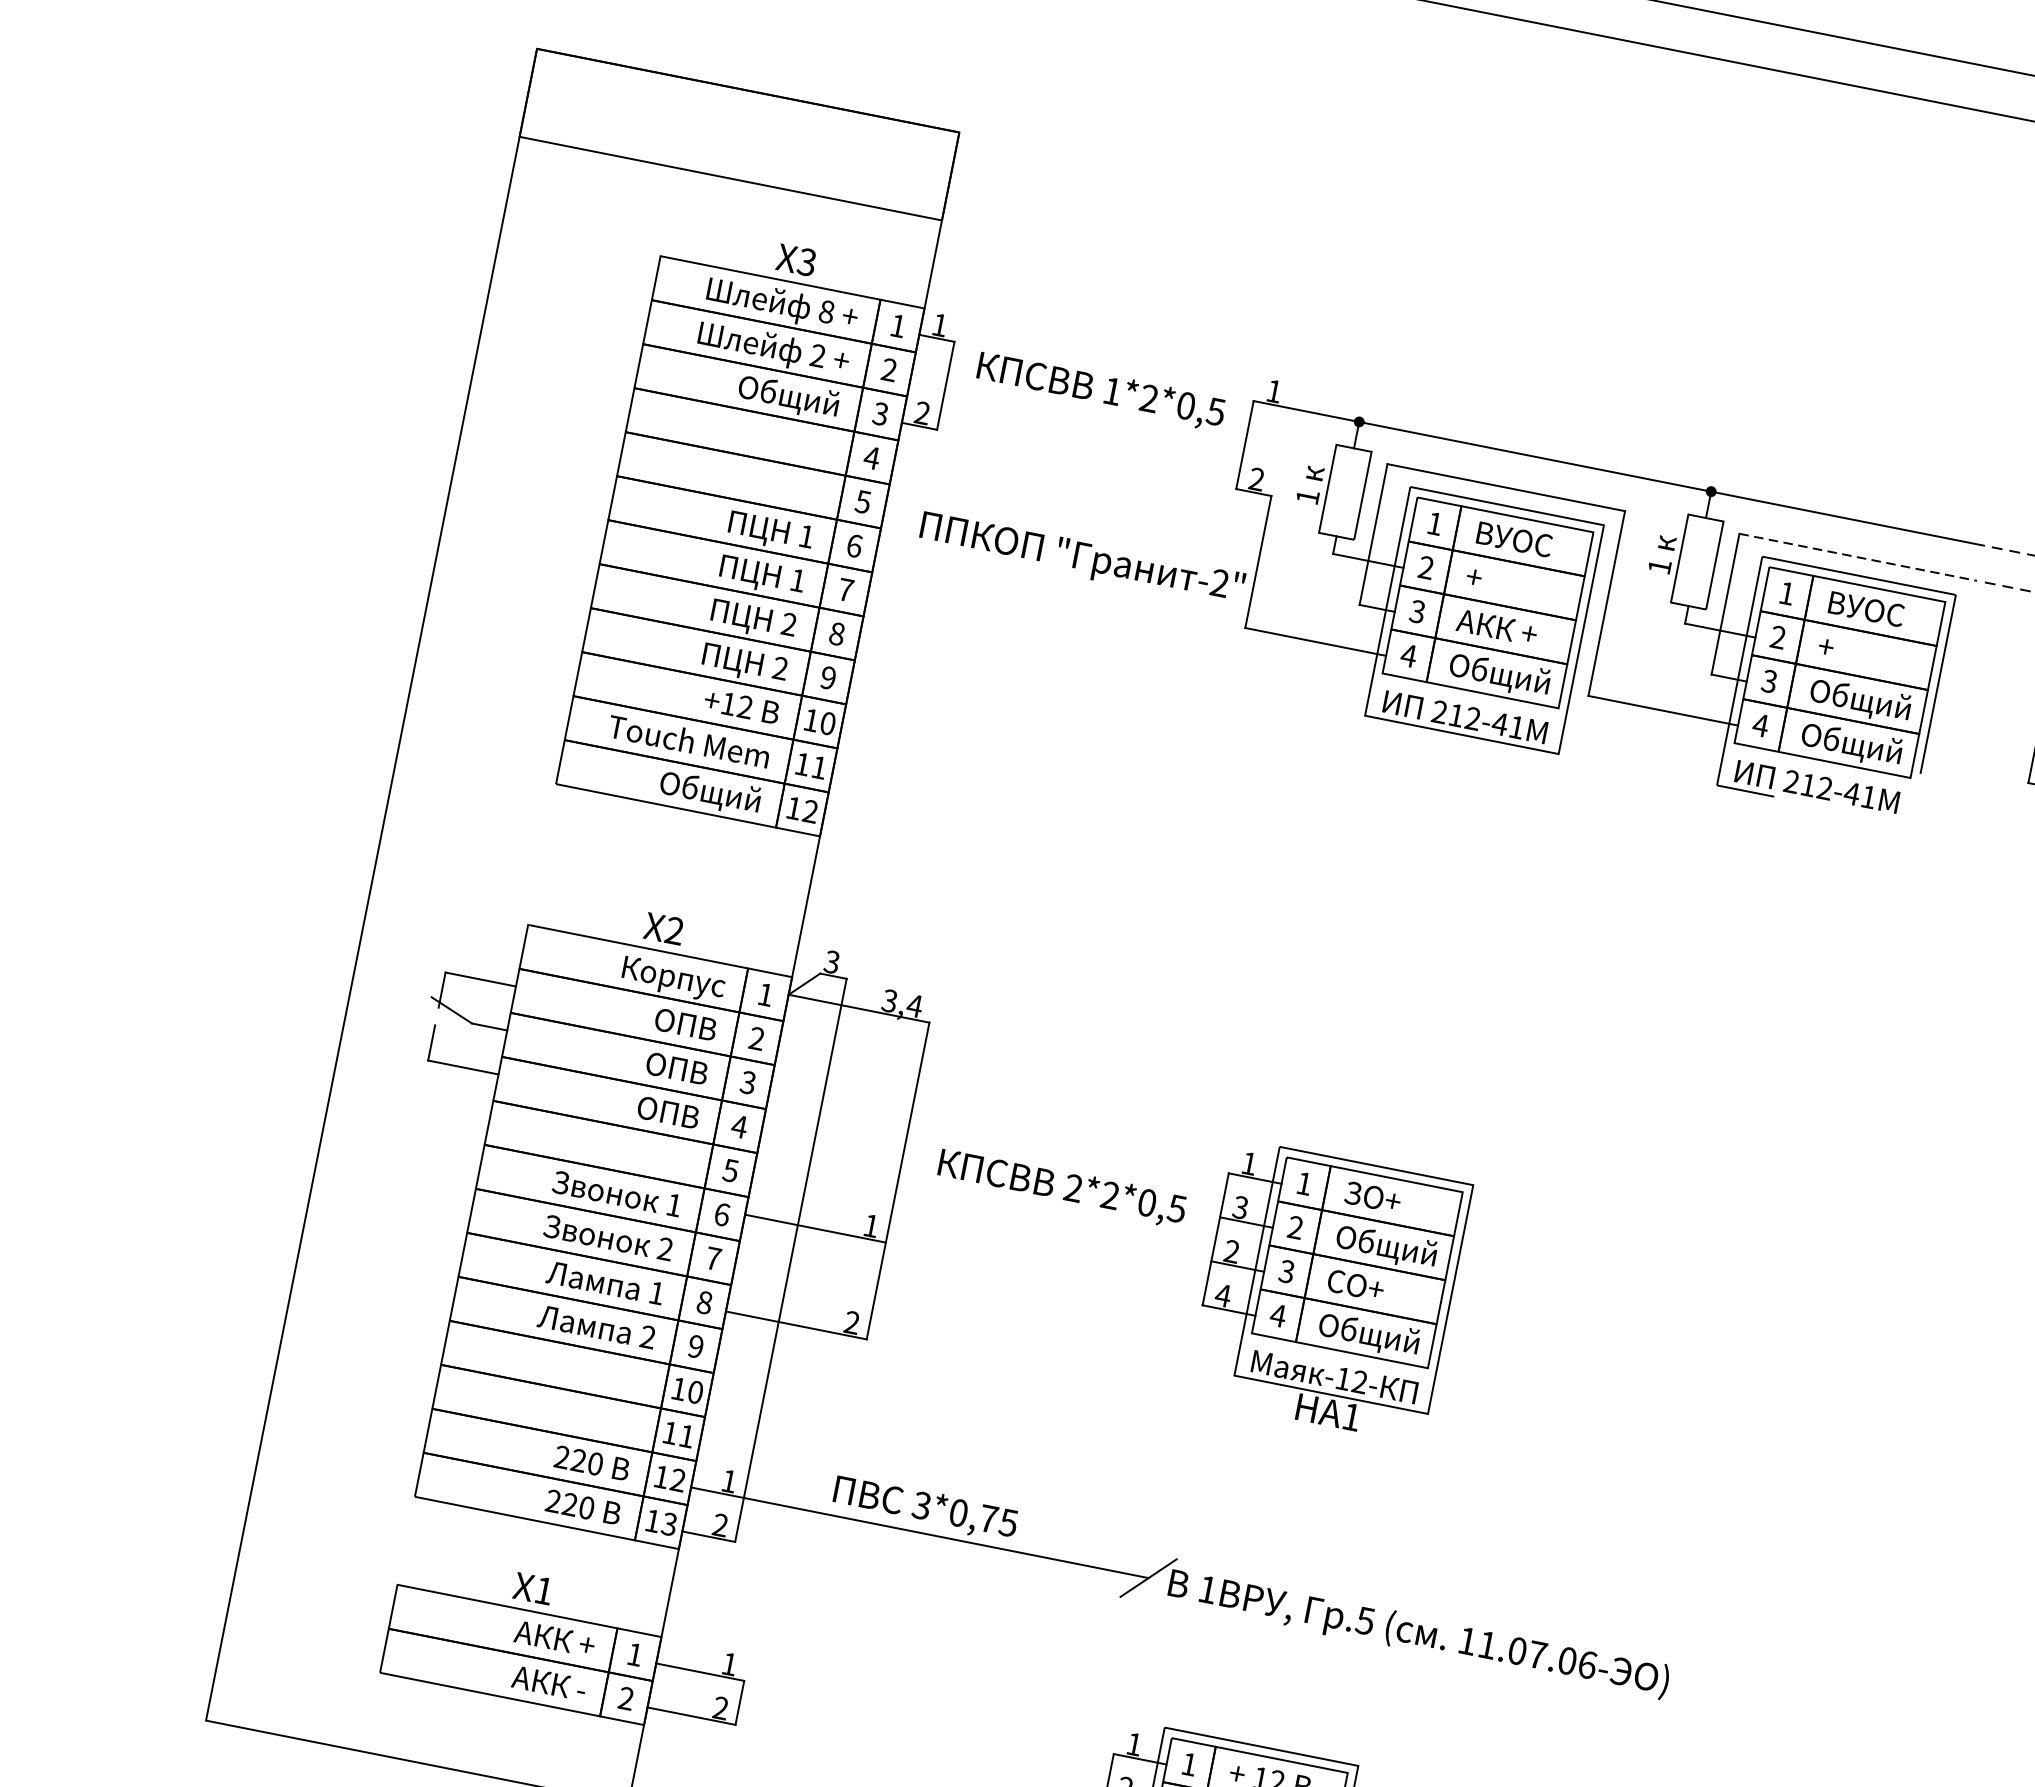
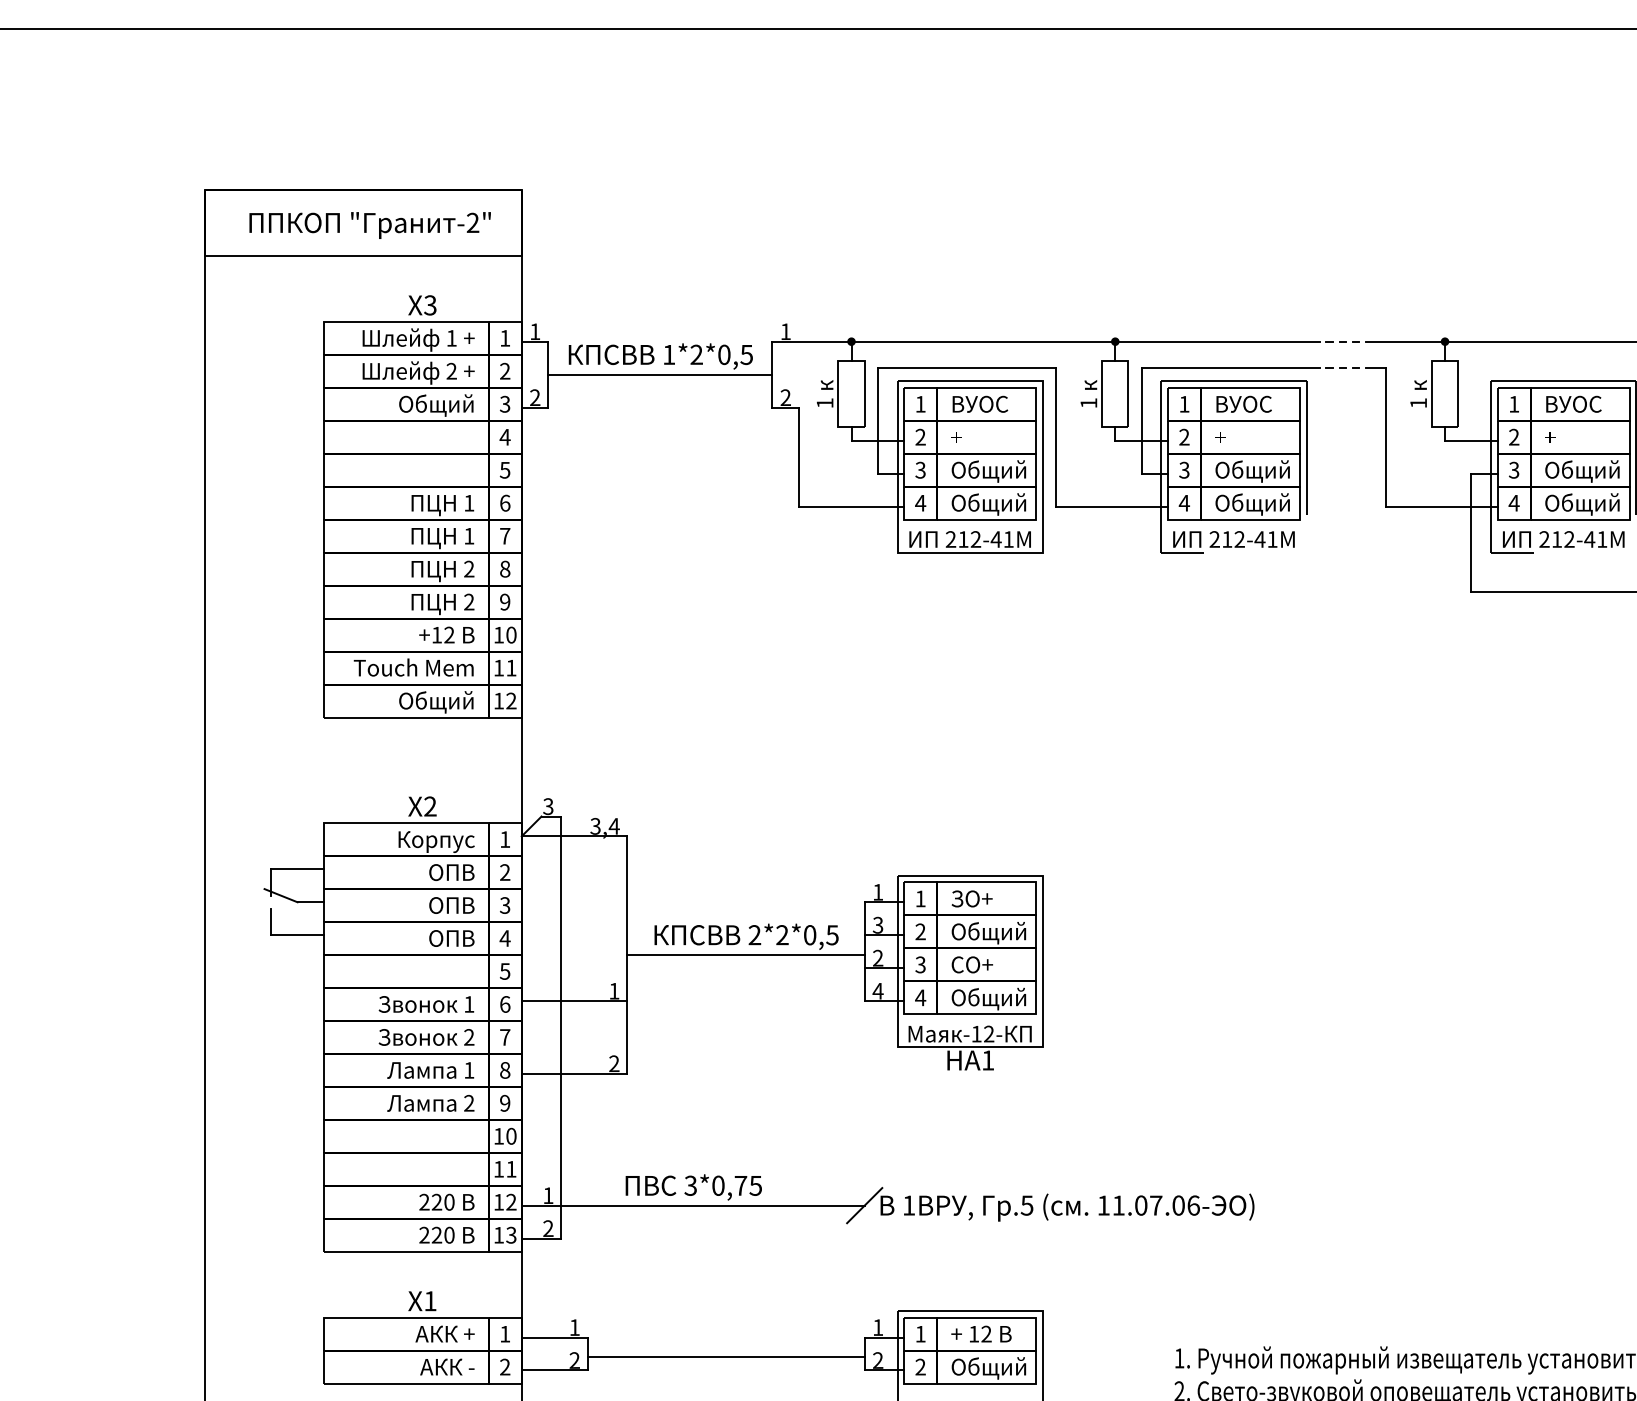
text: (826, 312) -> (451, 338), 8 -> 1
line: (1095, 415) -> (660, 374), added
line: (1859, 558) -> (1231, 368), dashed -> solid
text: (1081, 559) -> (369, 225), moved
text: (1507, 631) -> (988, 471), АКК + -> Общий
line: (1055, 1212) -> (745, 955), added
line: (922, 1743) -> (725, 1357), added

